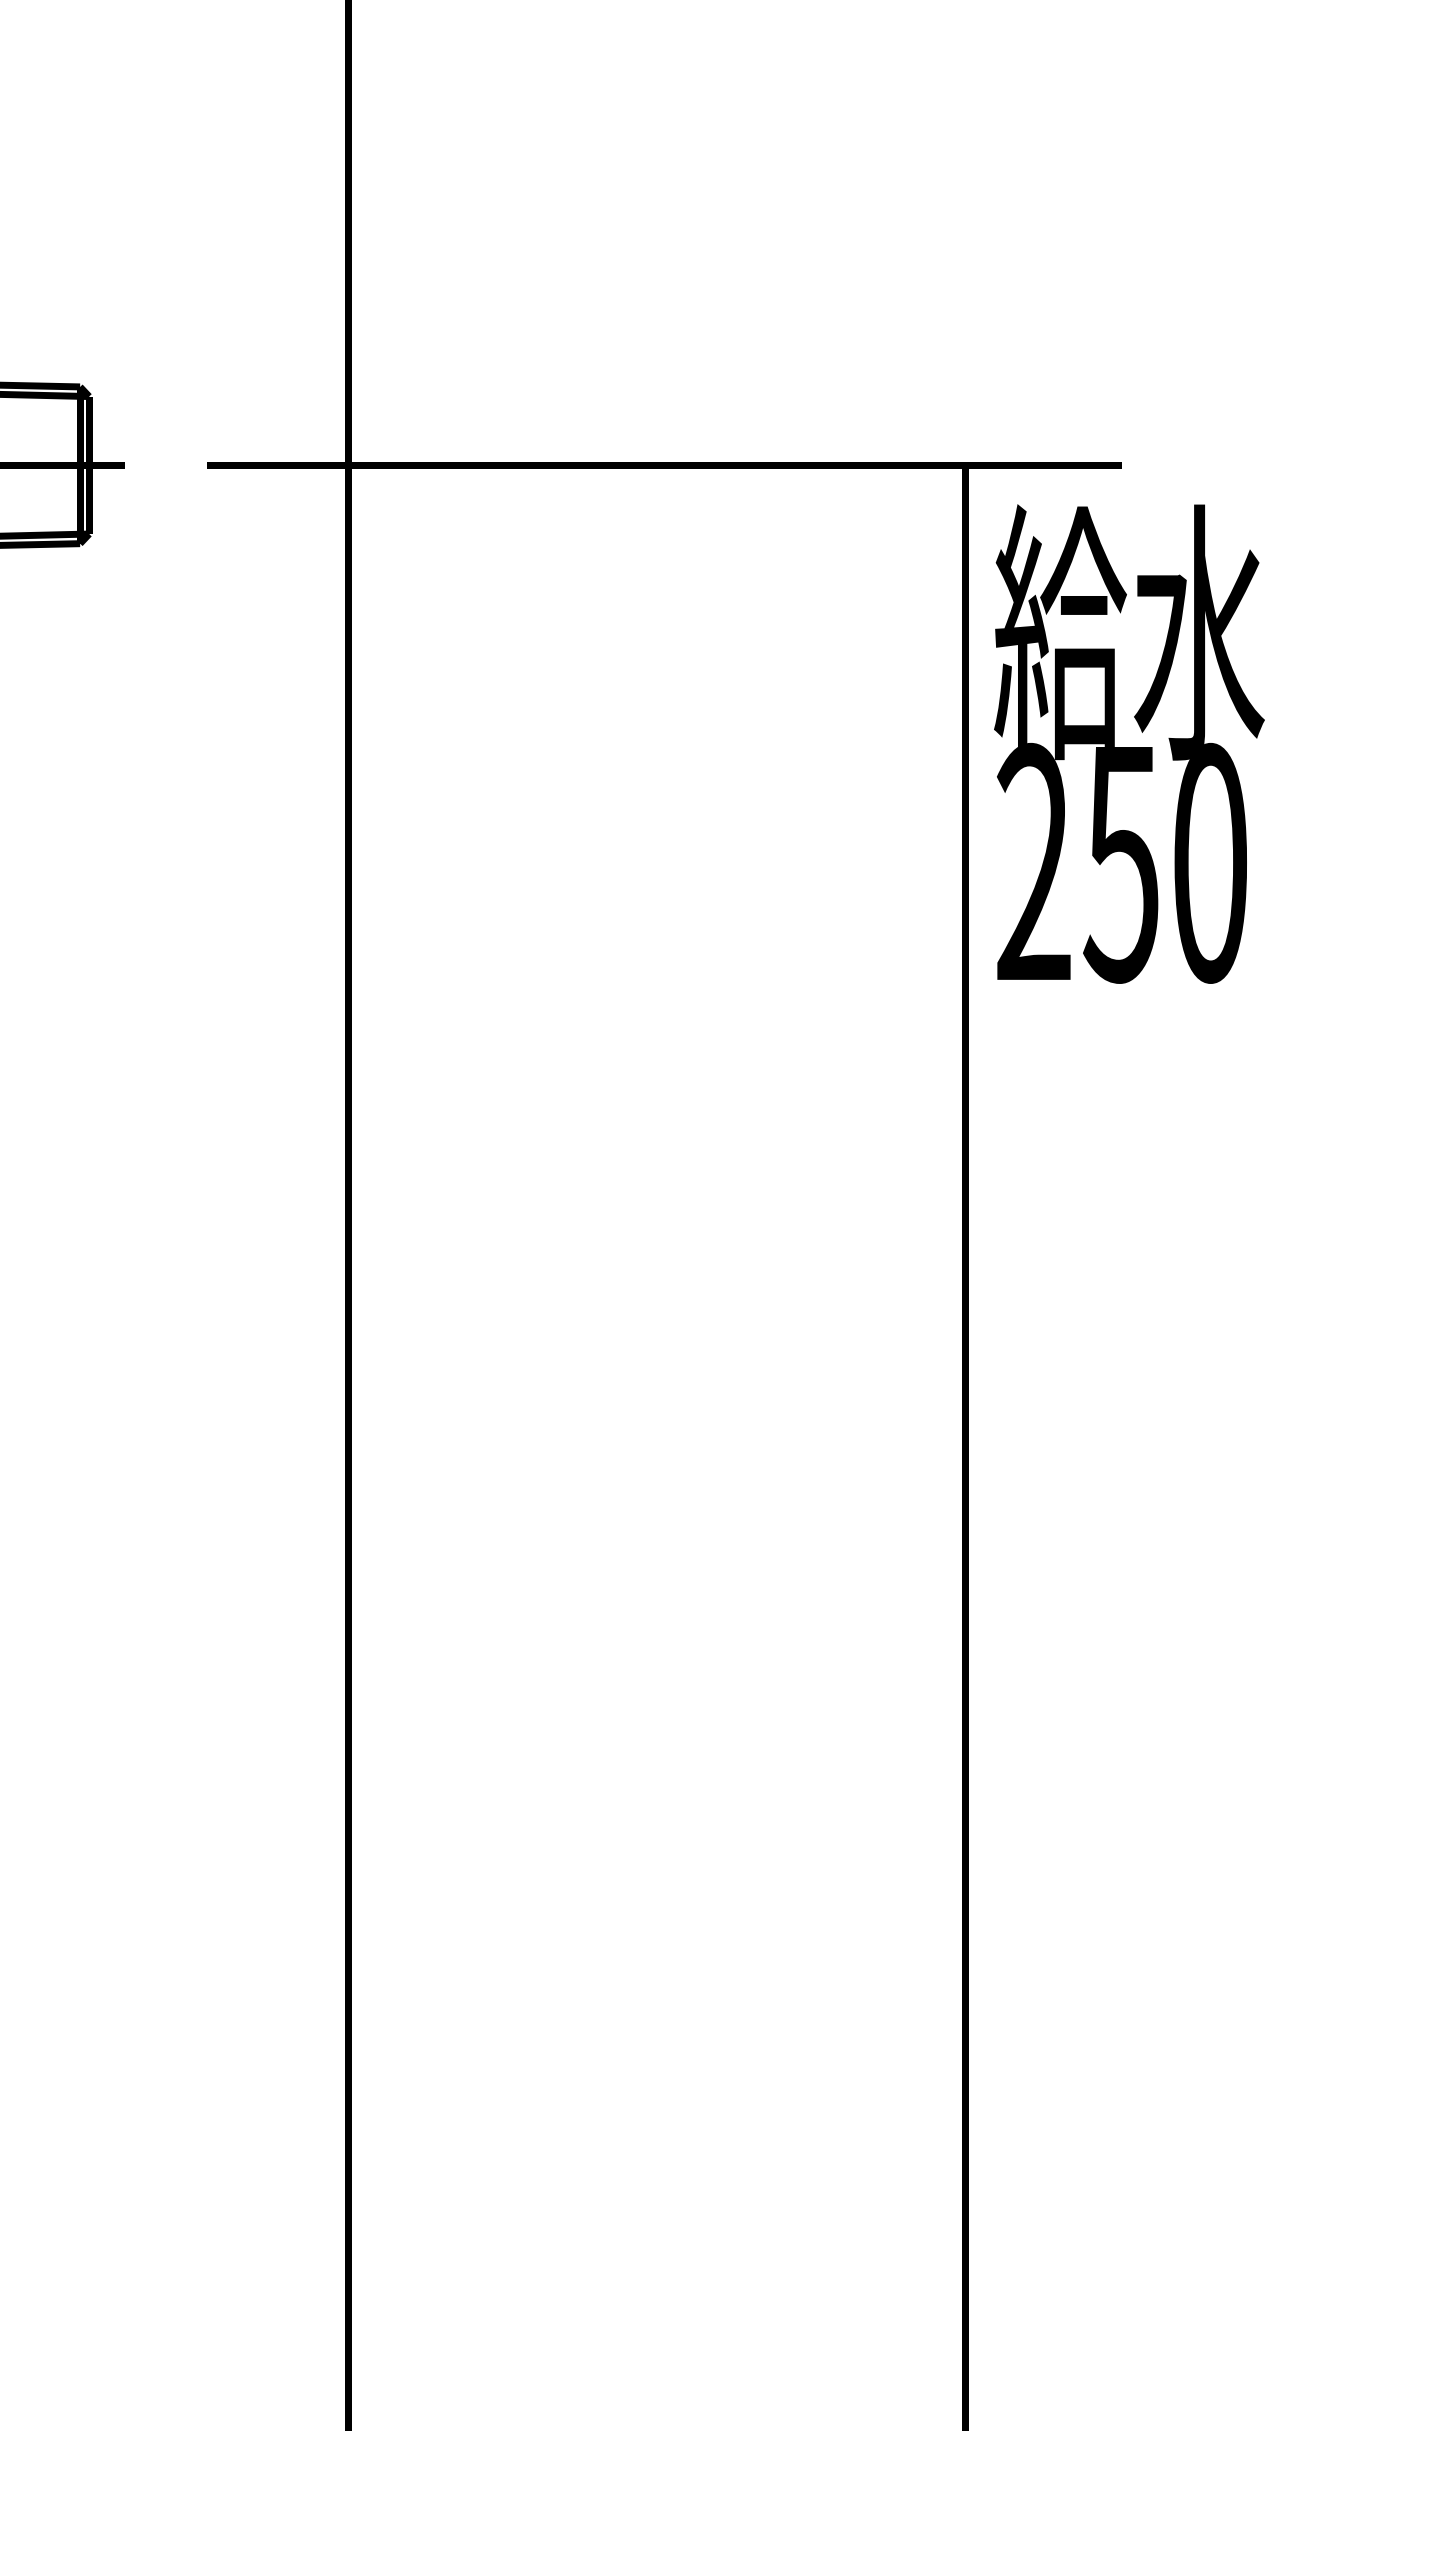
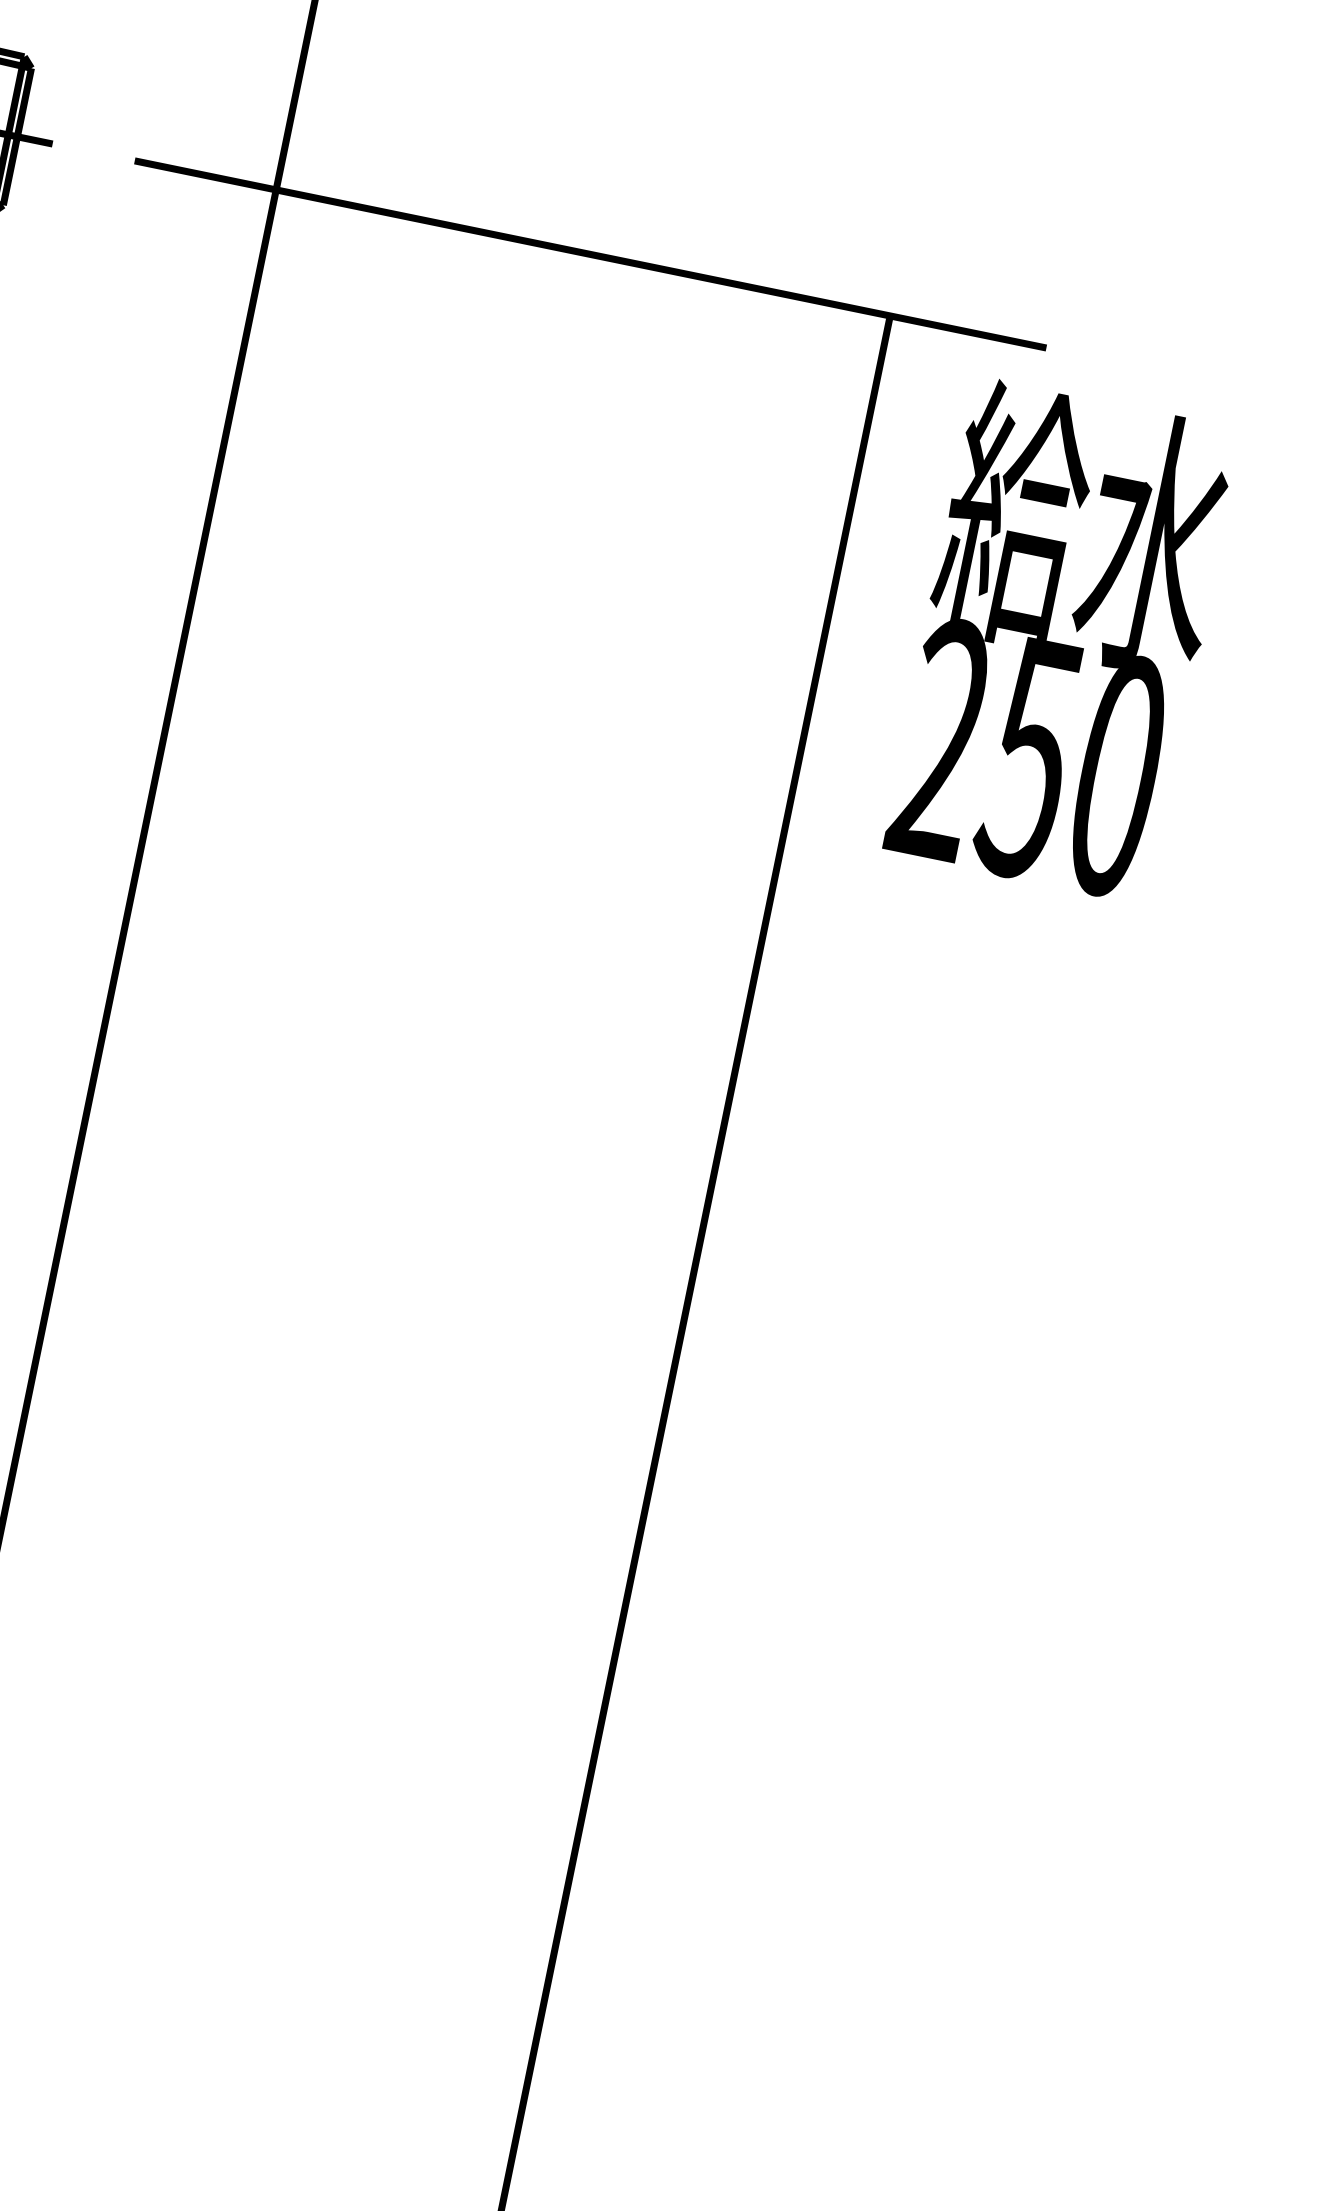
text: (1129, 743) -> (1061, 640), moved

